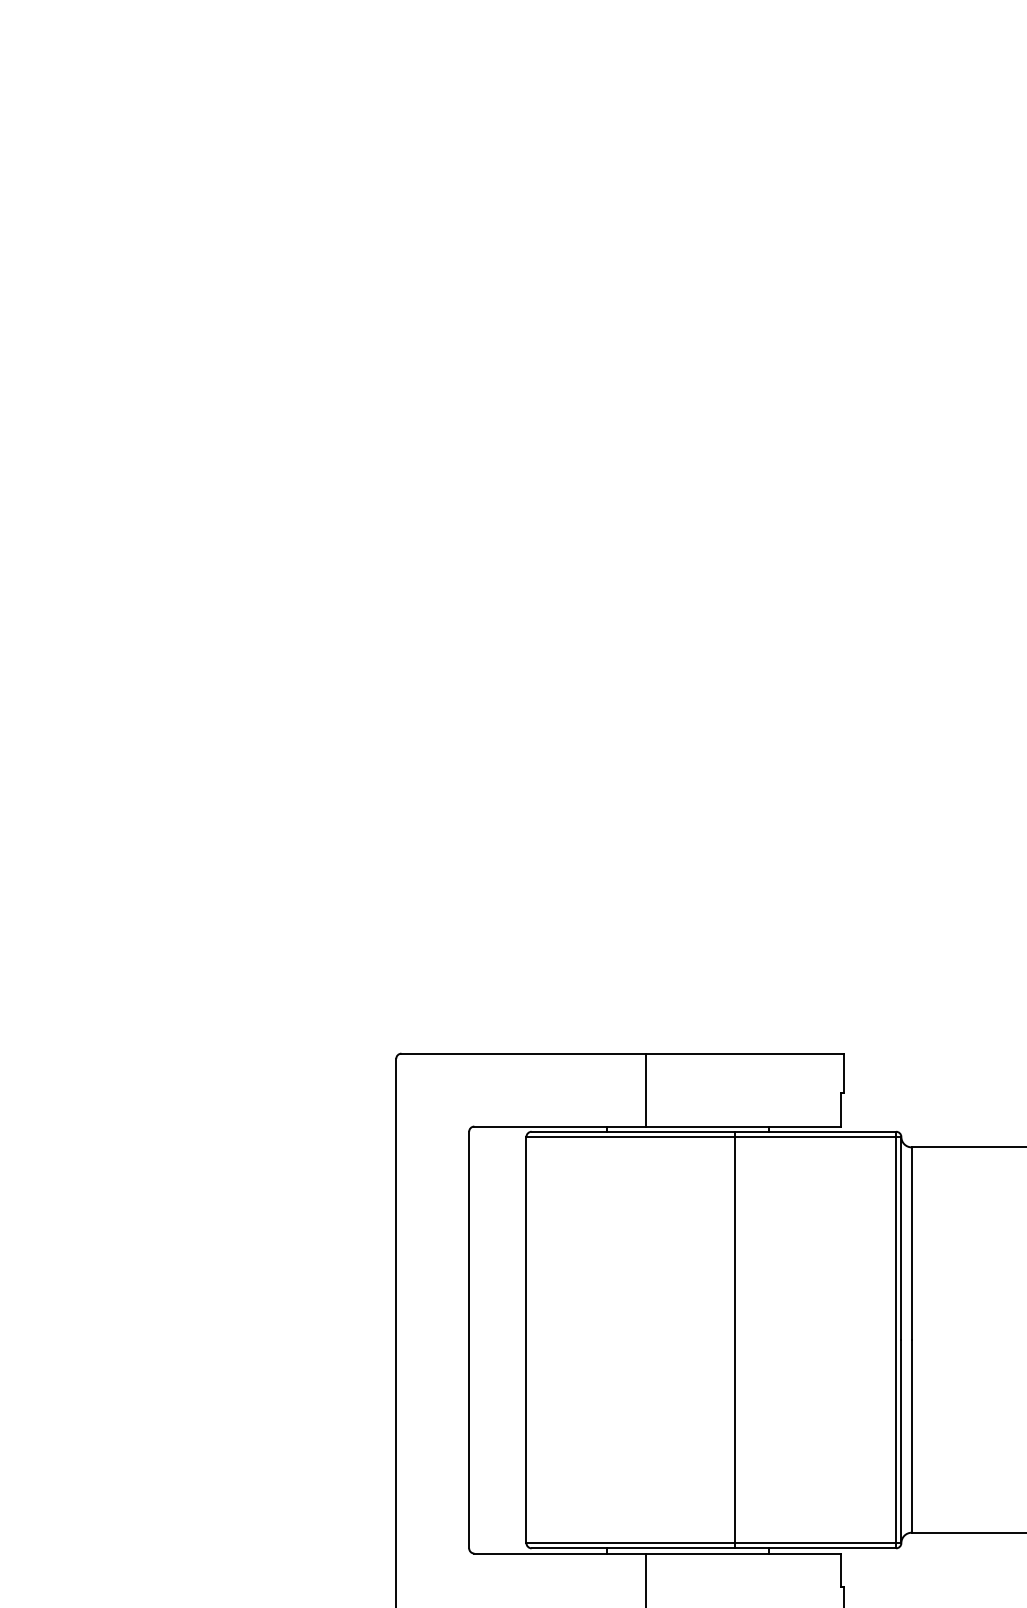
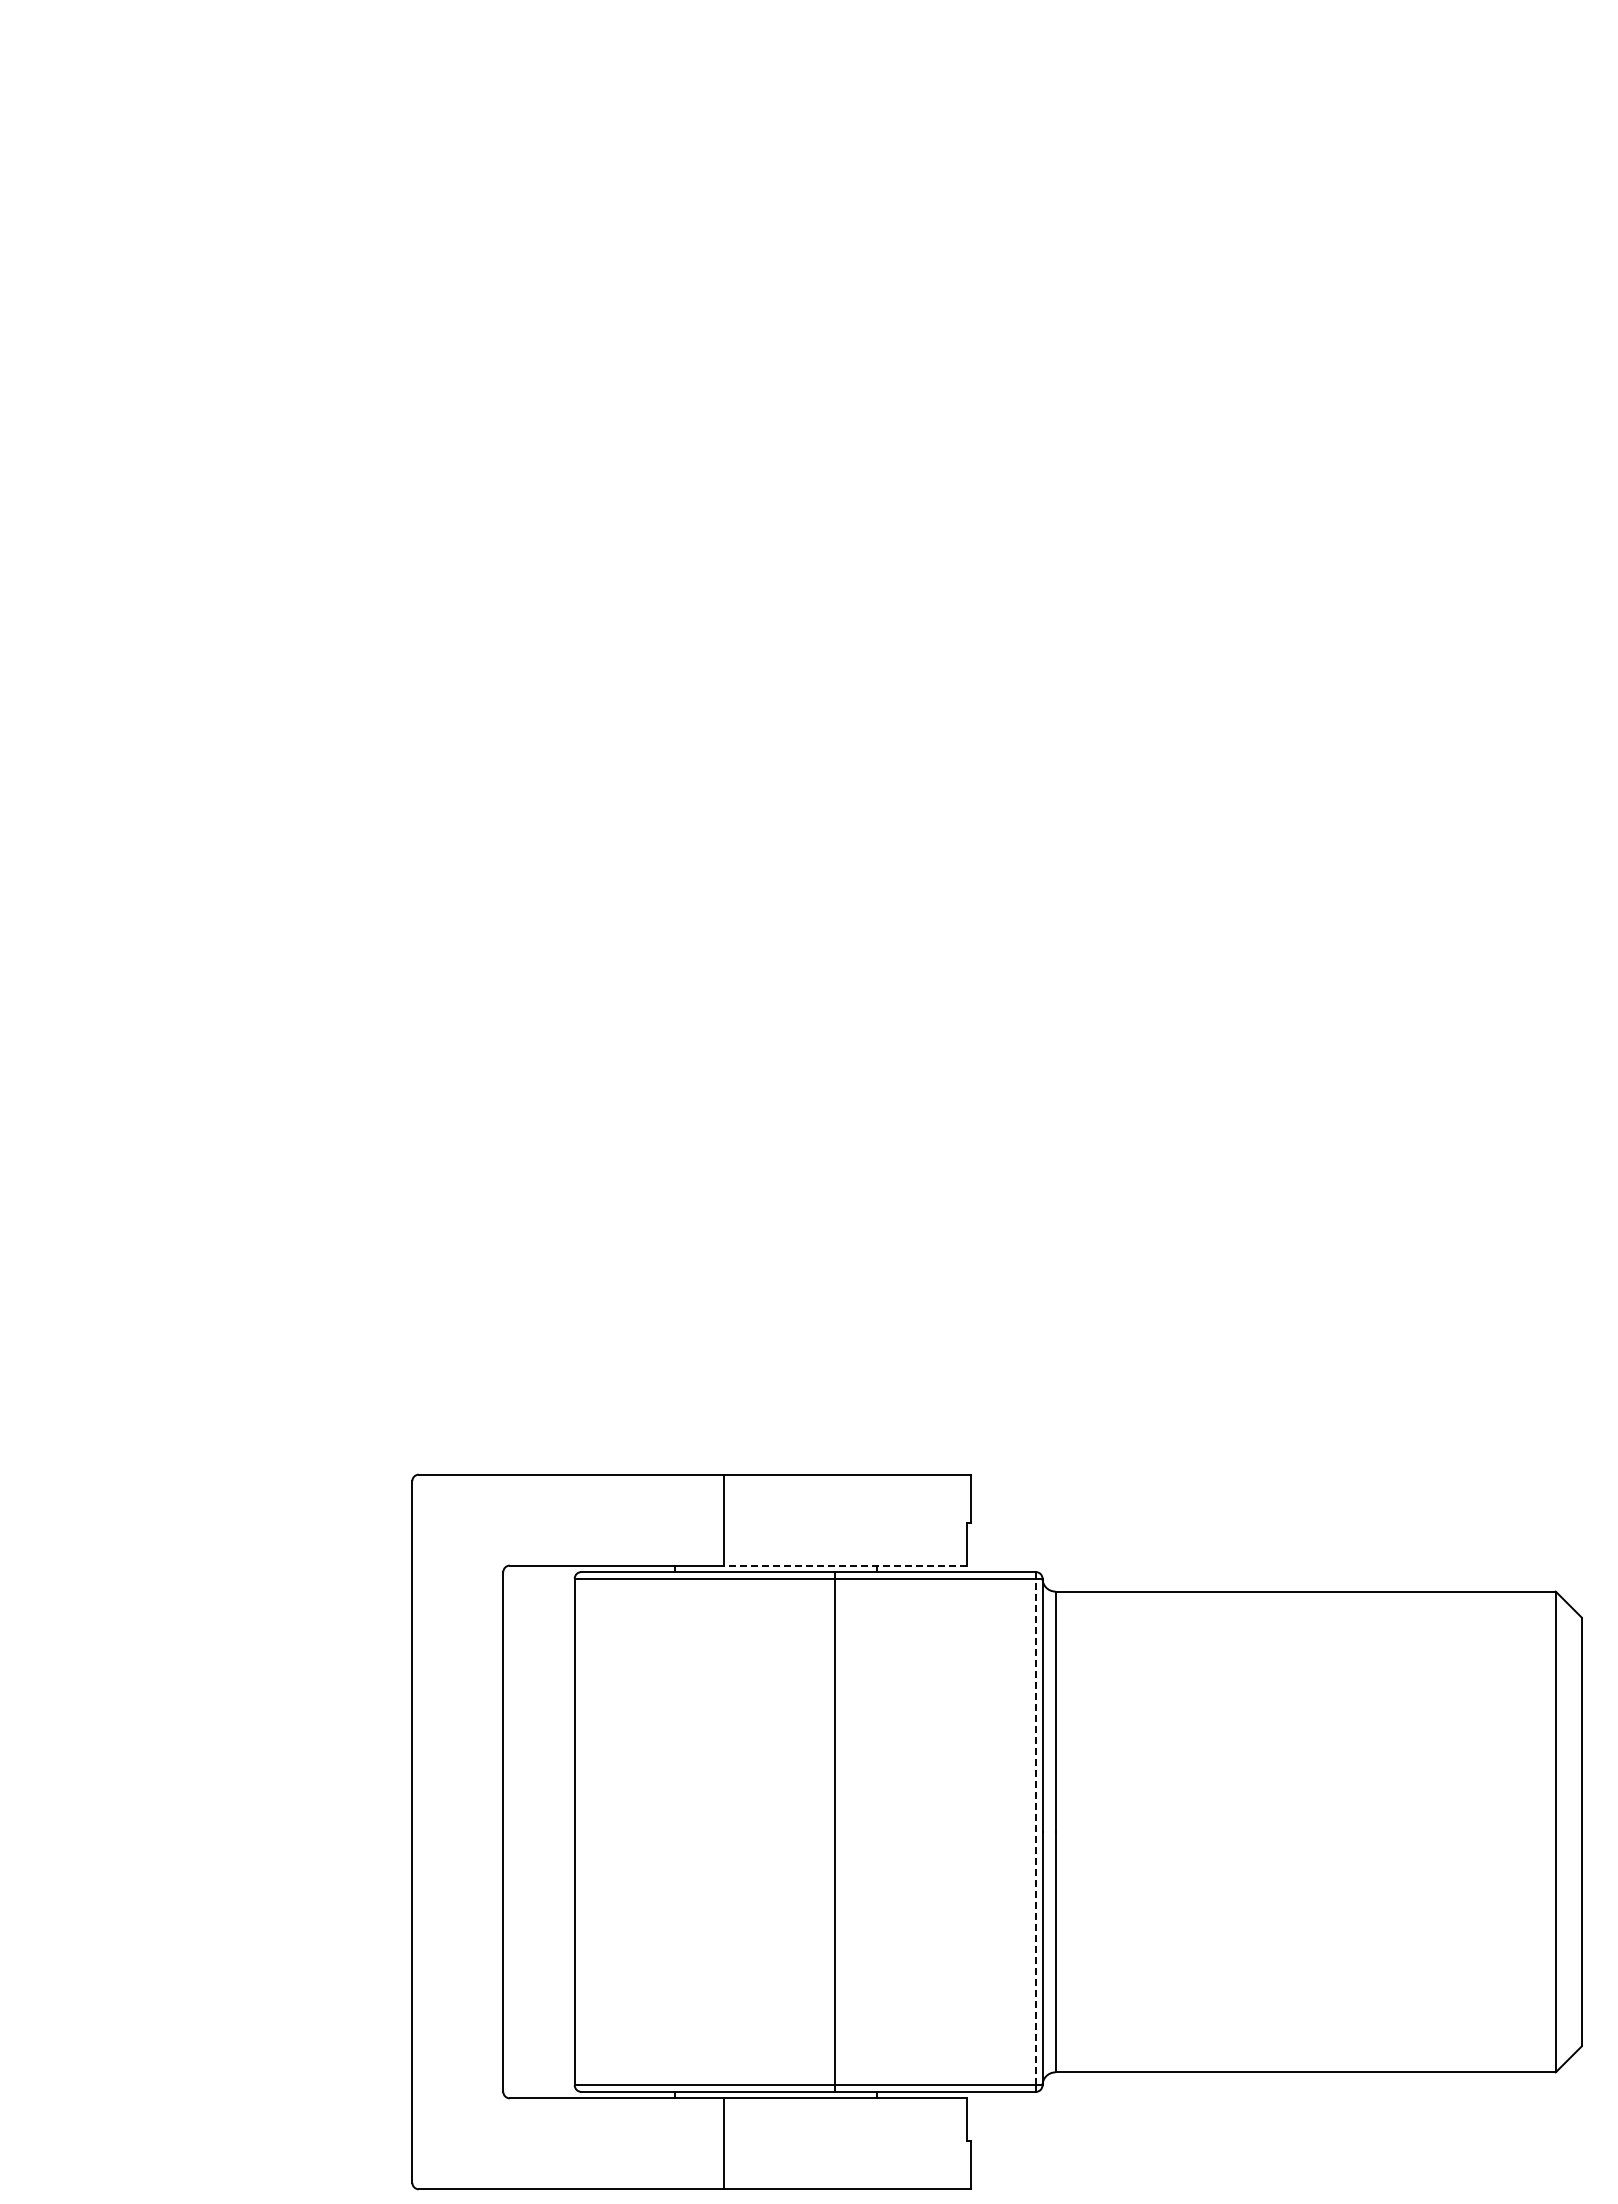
line: (742, 1126) -> (844, 1565), solid -> dashed
line: (896, 1339) -> (1036, 1831), solid -> dashed

